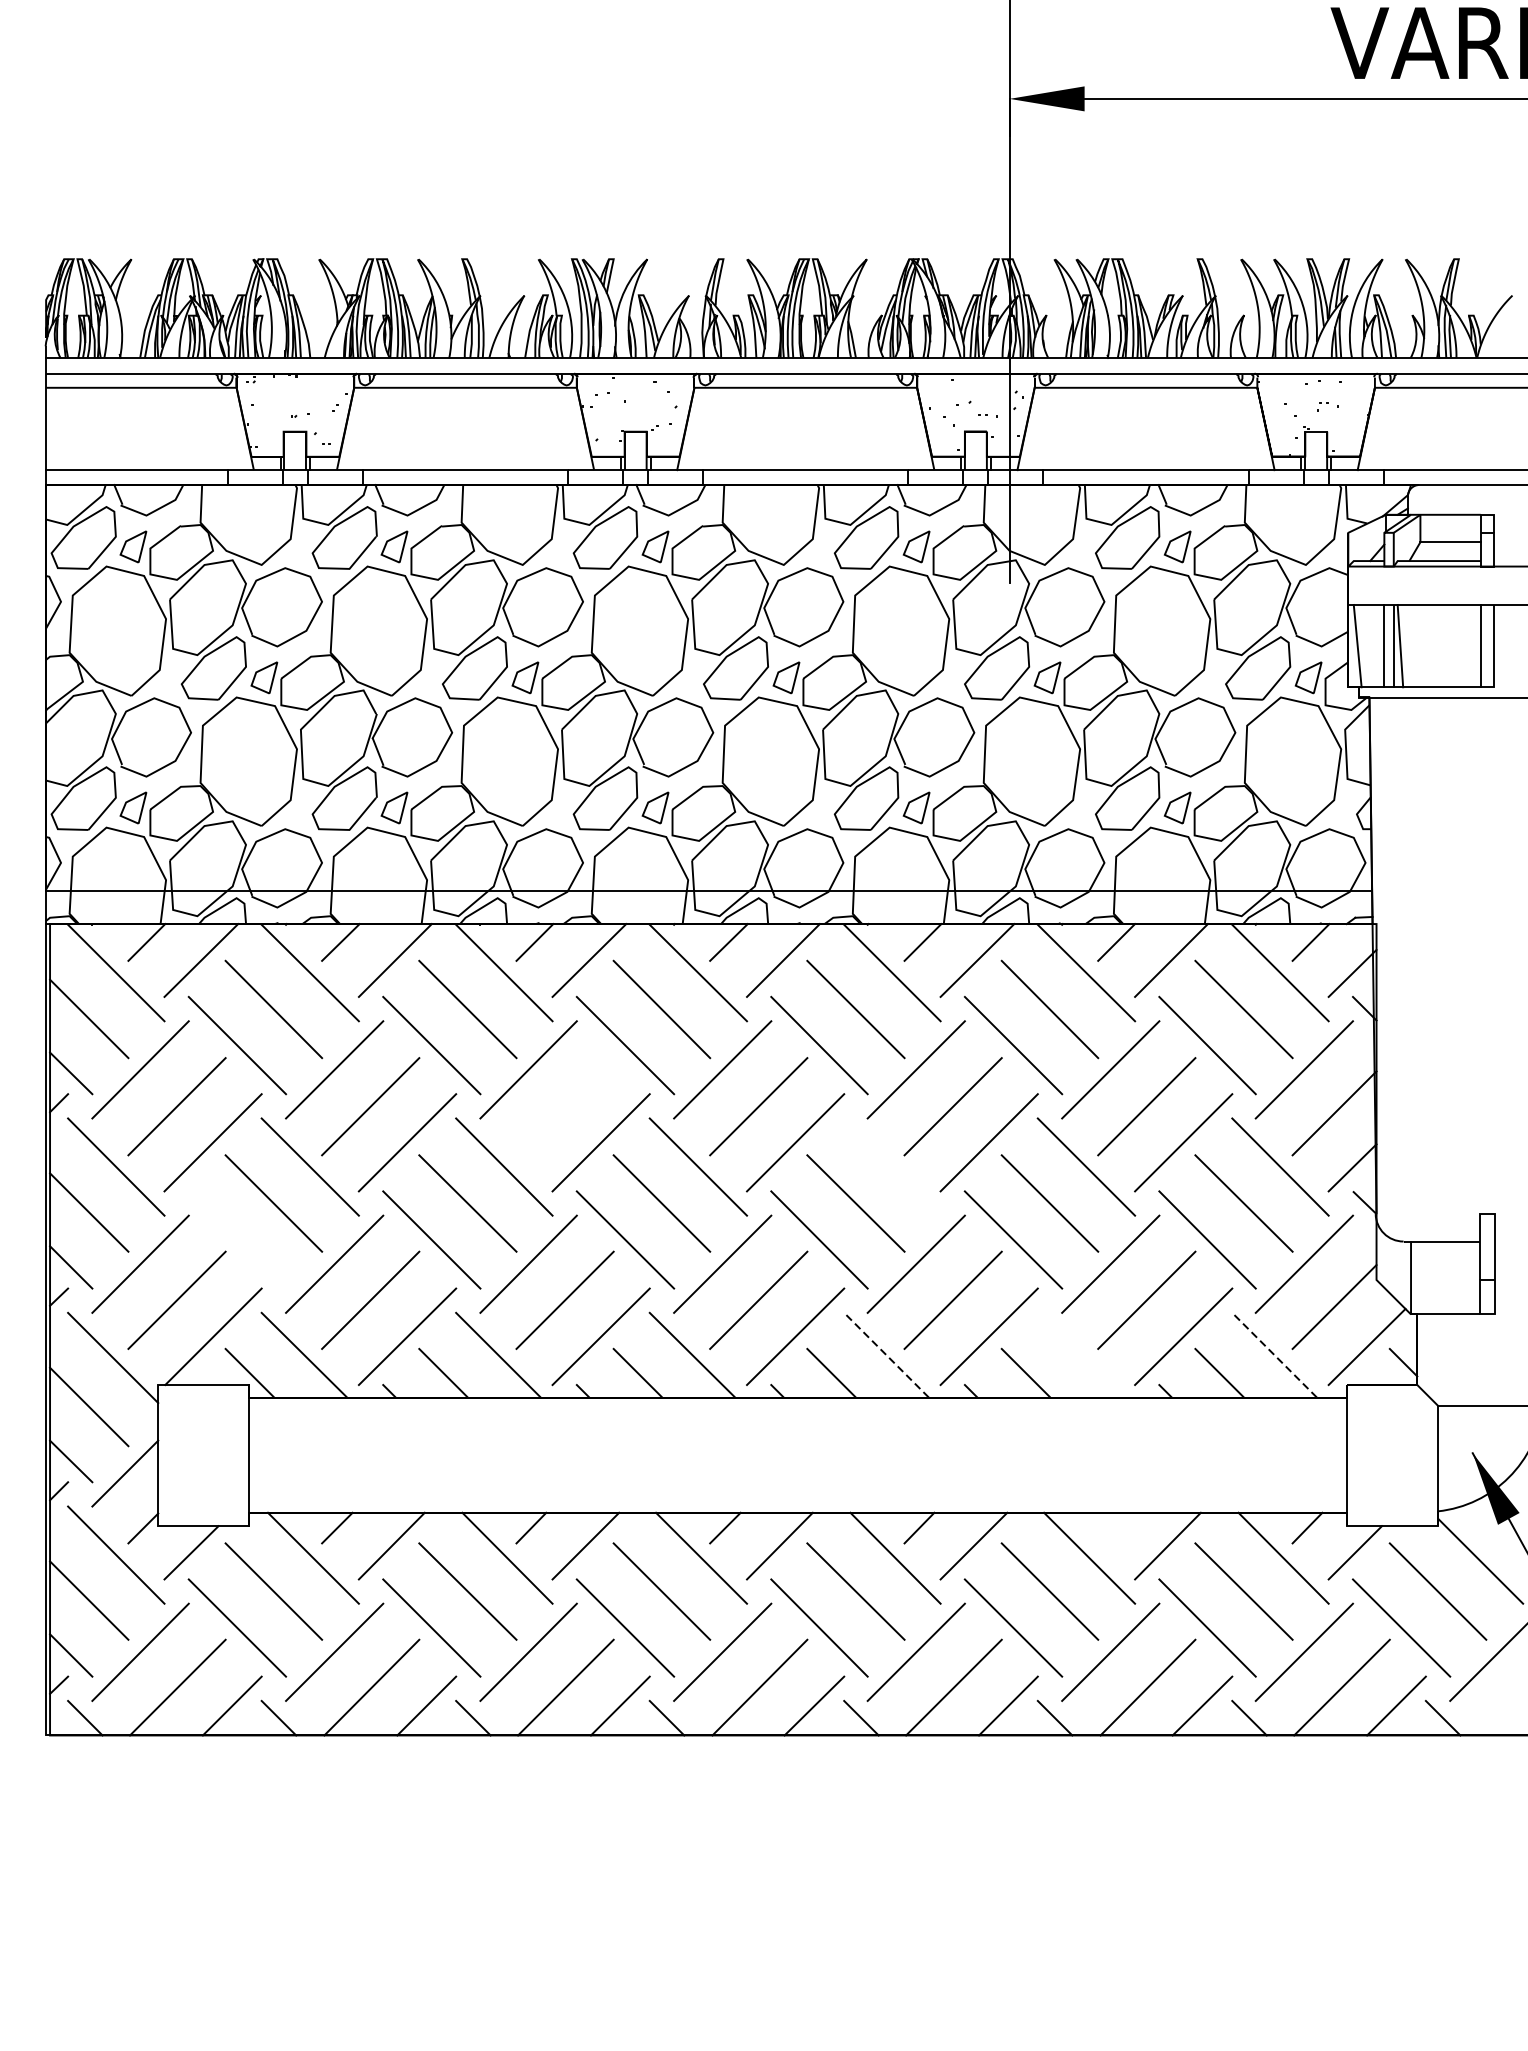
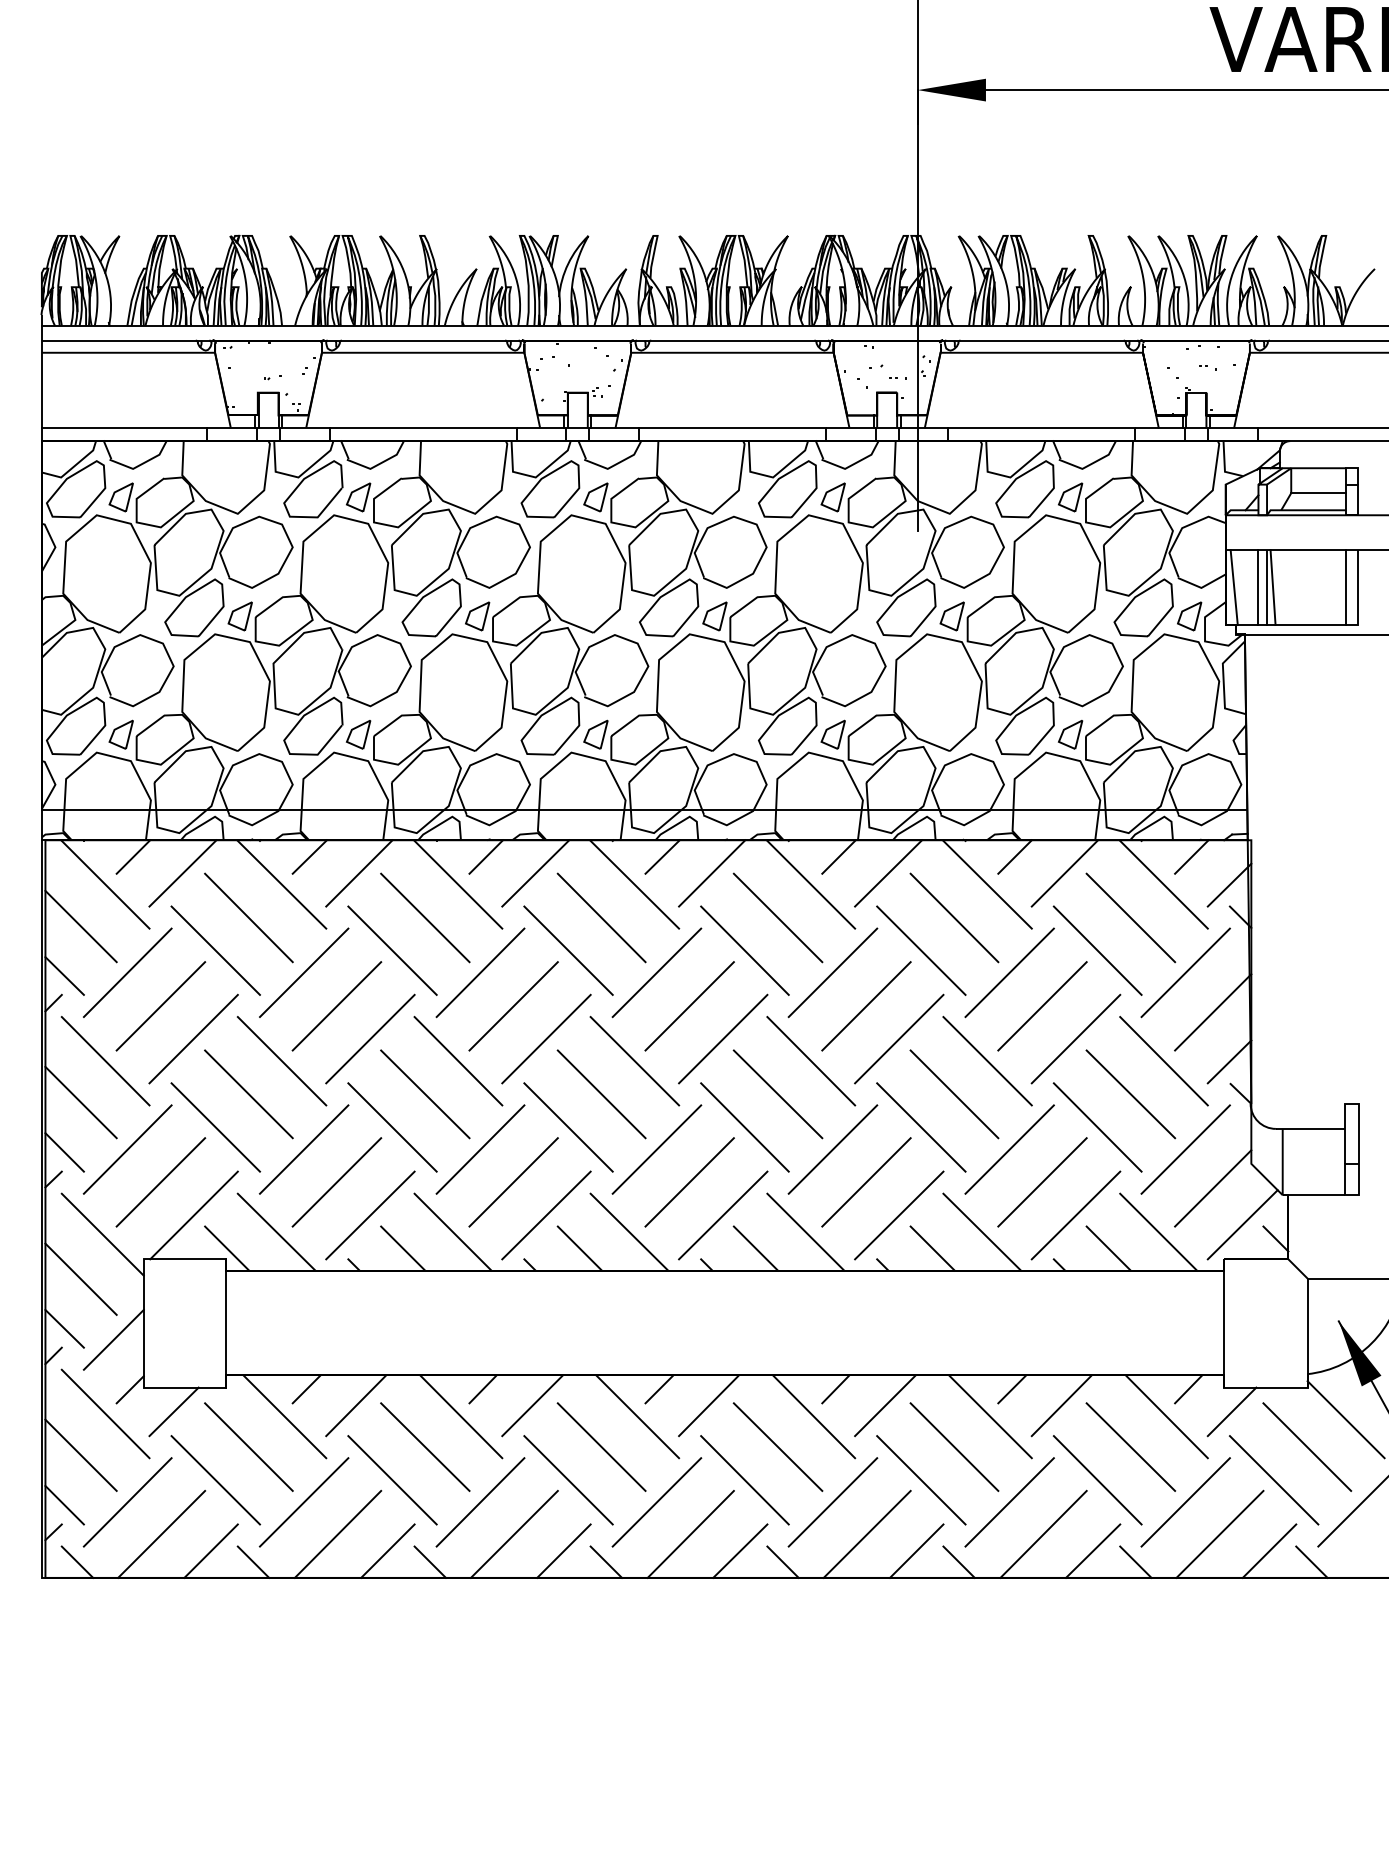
line: (564, 1106) -> (513, 1006), added
line: (892, 1167) -> (811, 1061), added
line: (237, 1240) -> (215, 1127), added
line: (886, 1354) -> (805, 1231), dashed -> solid
line: (1080, 1354) -> (982, 1231), added
line: (1274, 1354) -> (1158, 1231), dashed -> solid
line: (1113, 1528) -> (1012, 1389), added

